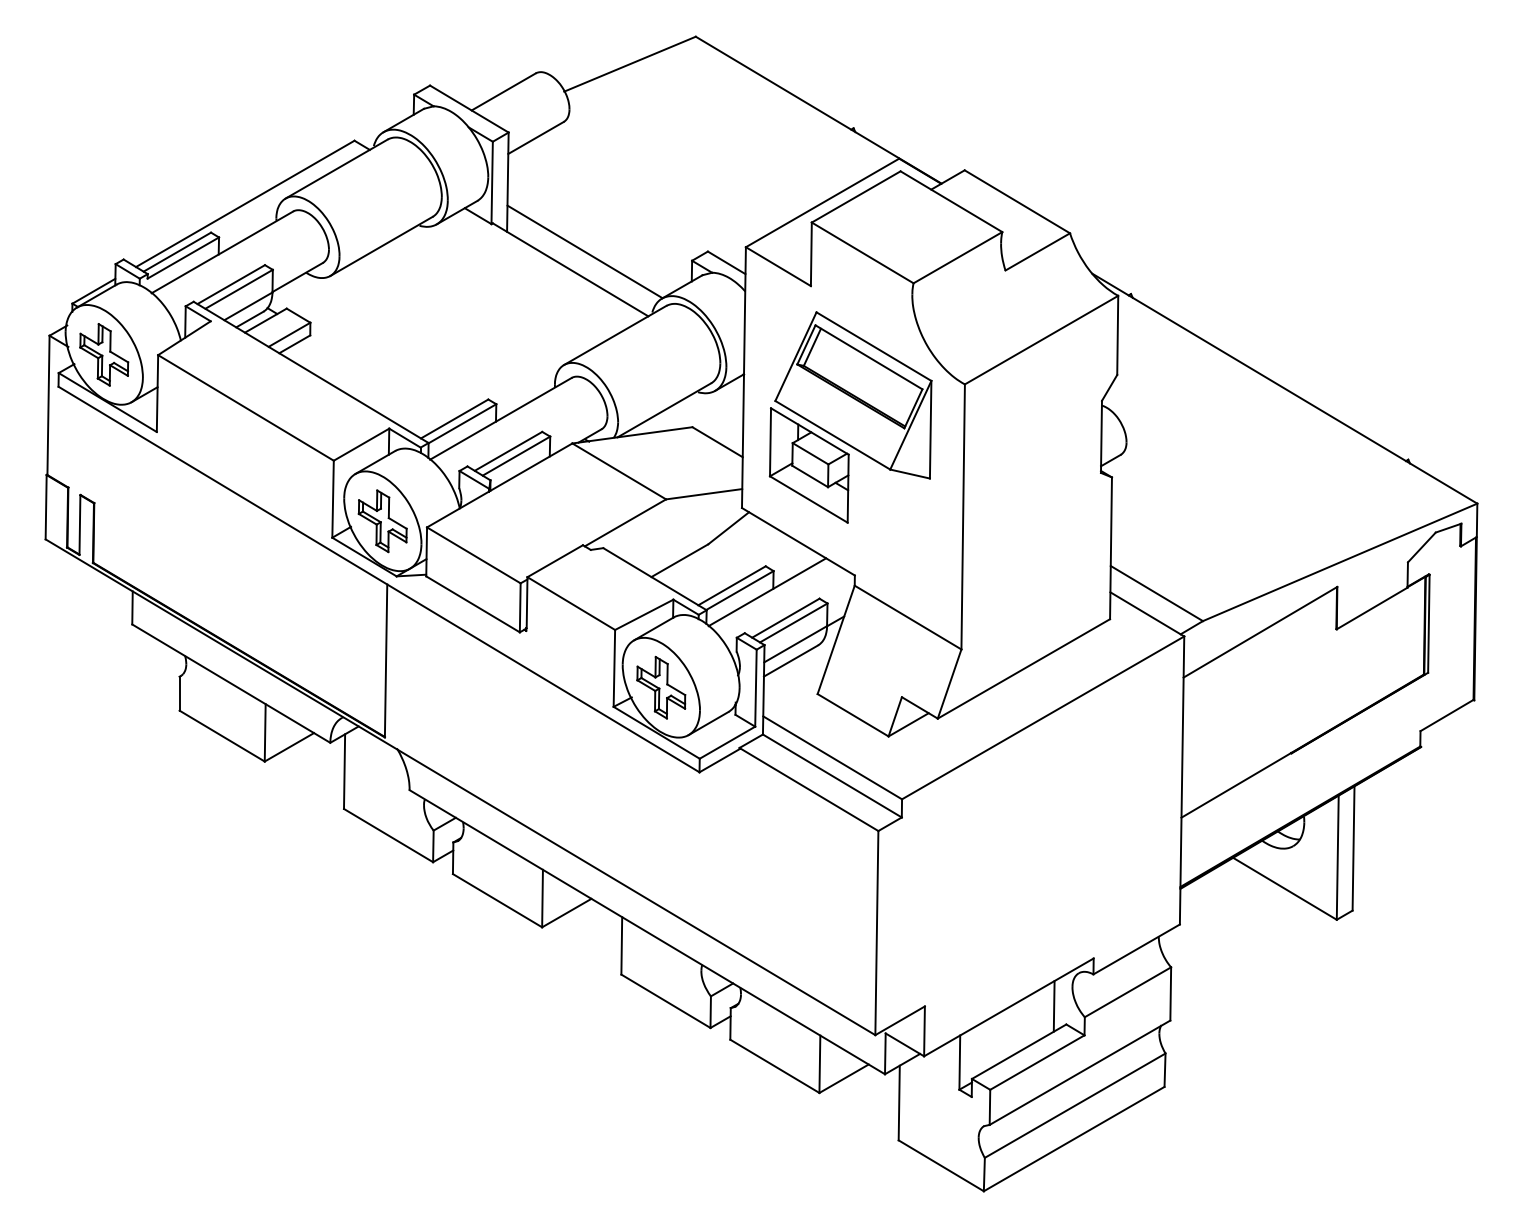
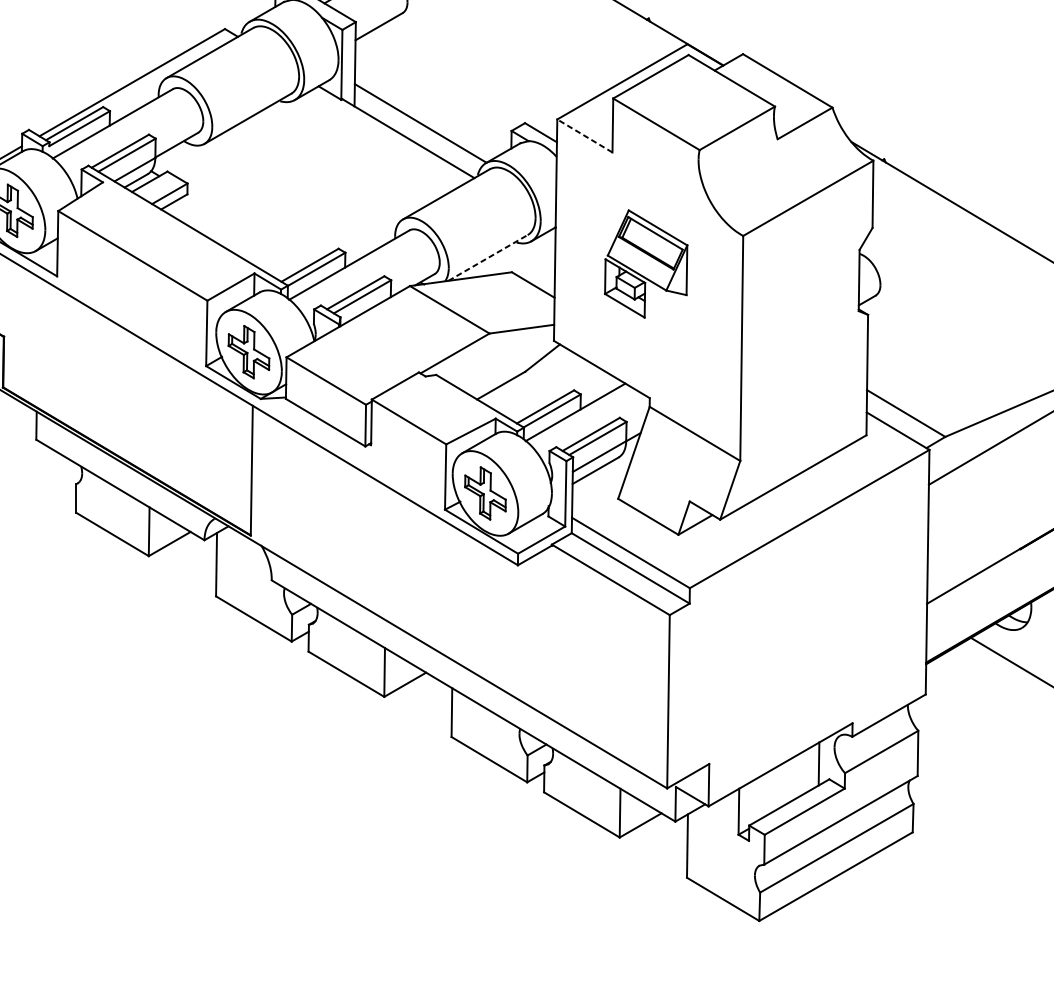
line: (778, 266) -> (584, 135), solid -> dashed
line: (664, 410) -> (488, 258), solid -> dashed
part: (850, 417) -> (646, 264), size x0.6

